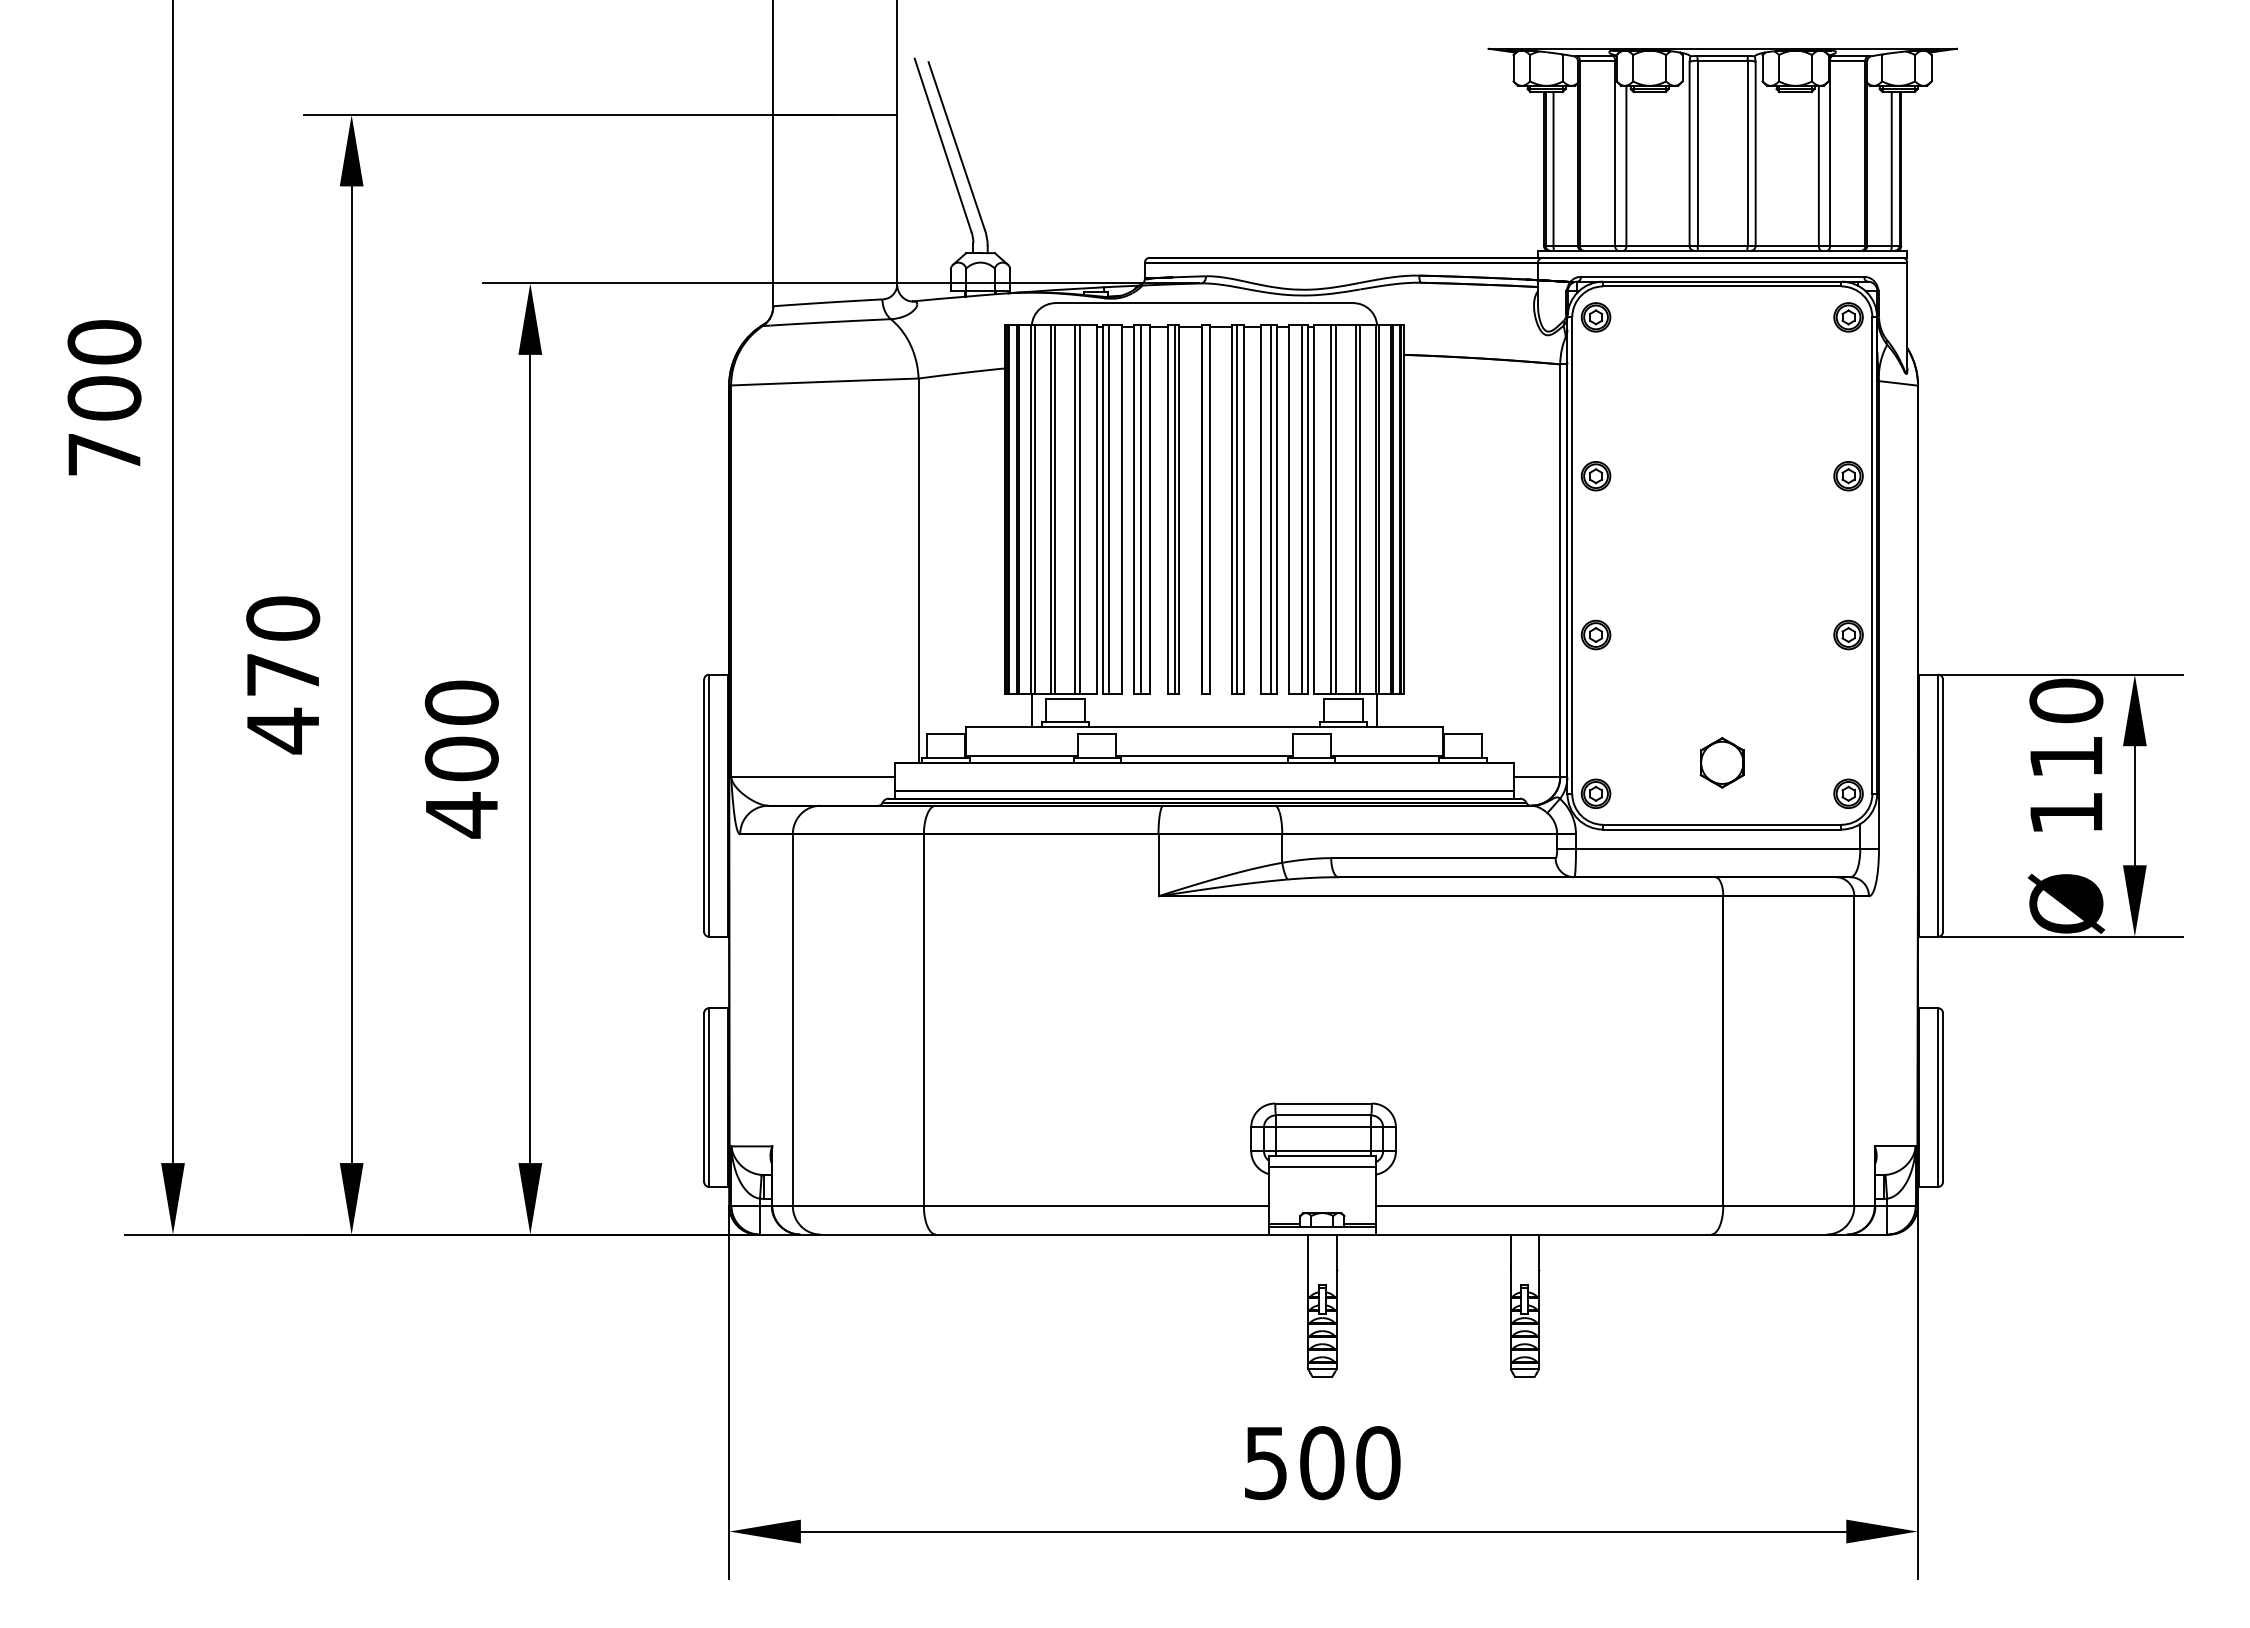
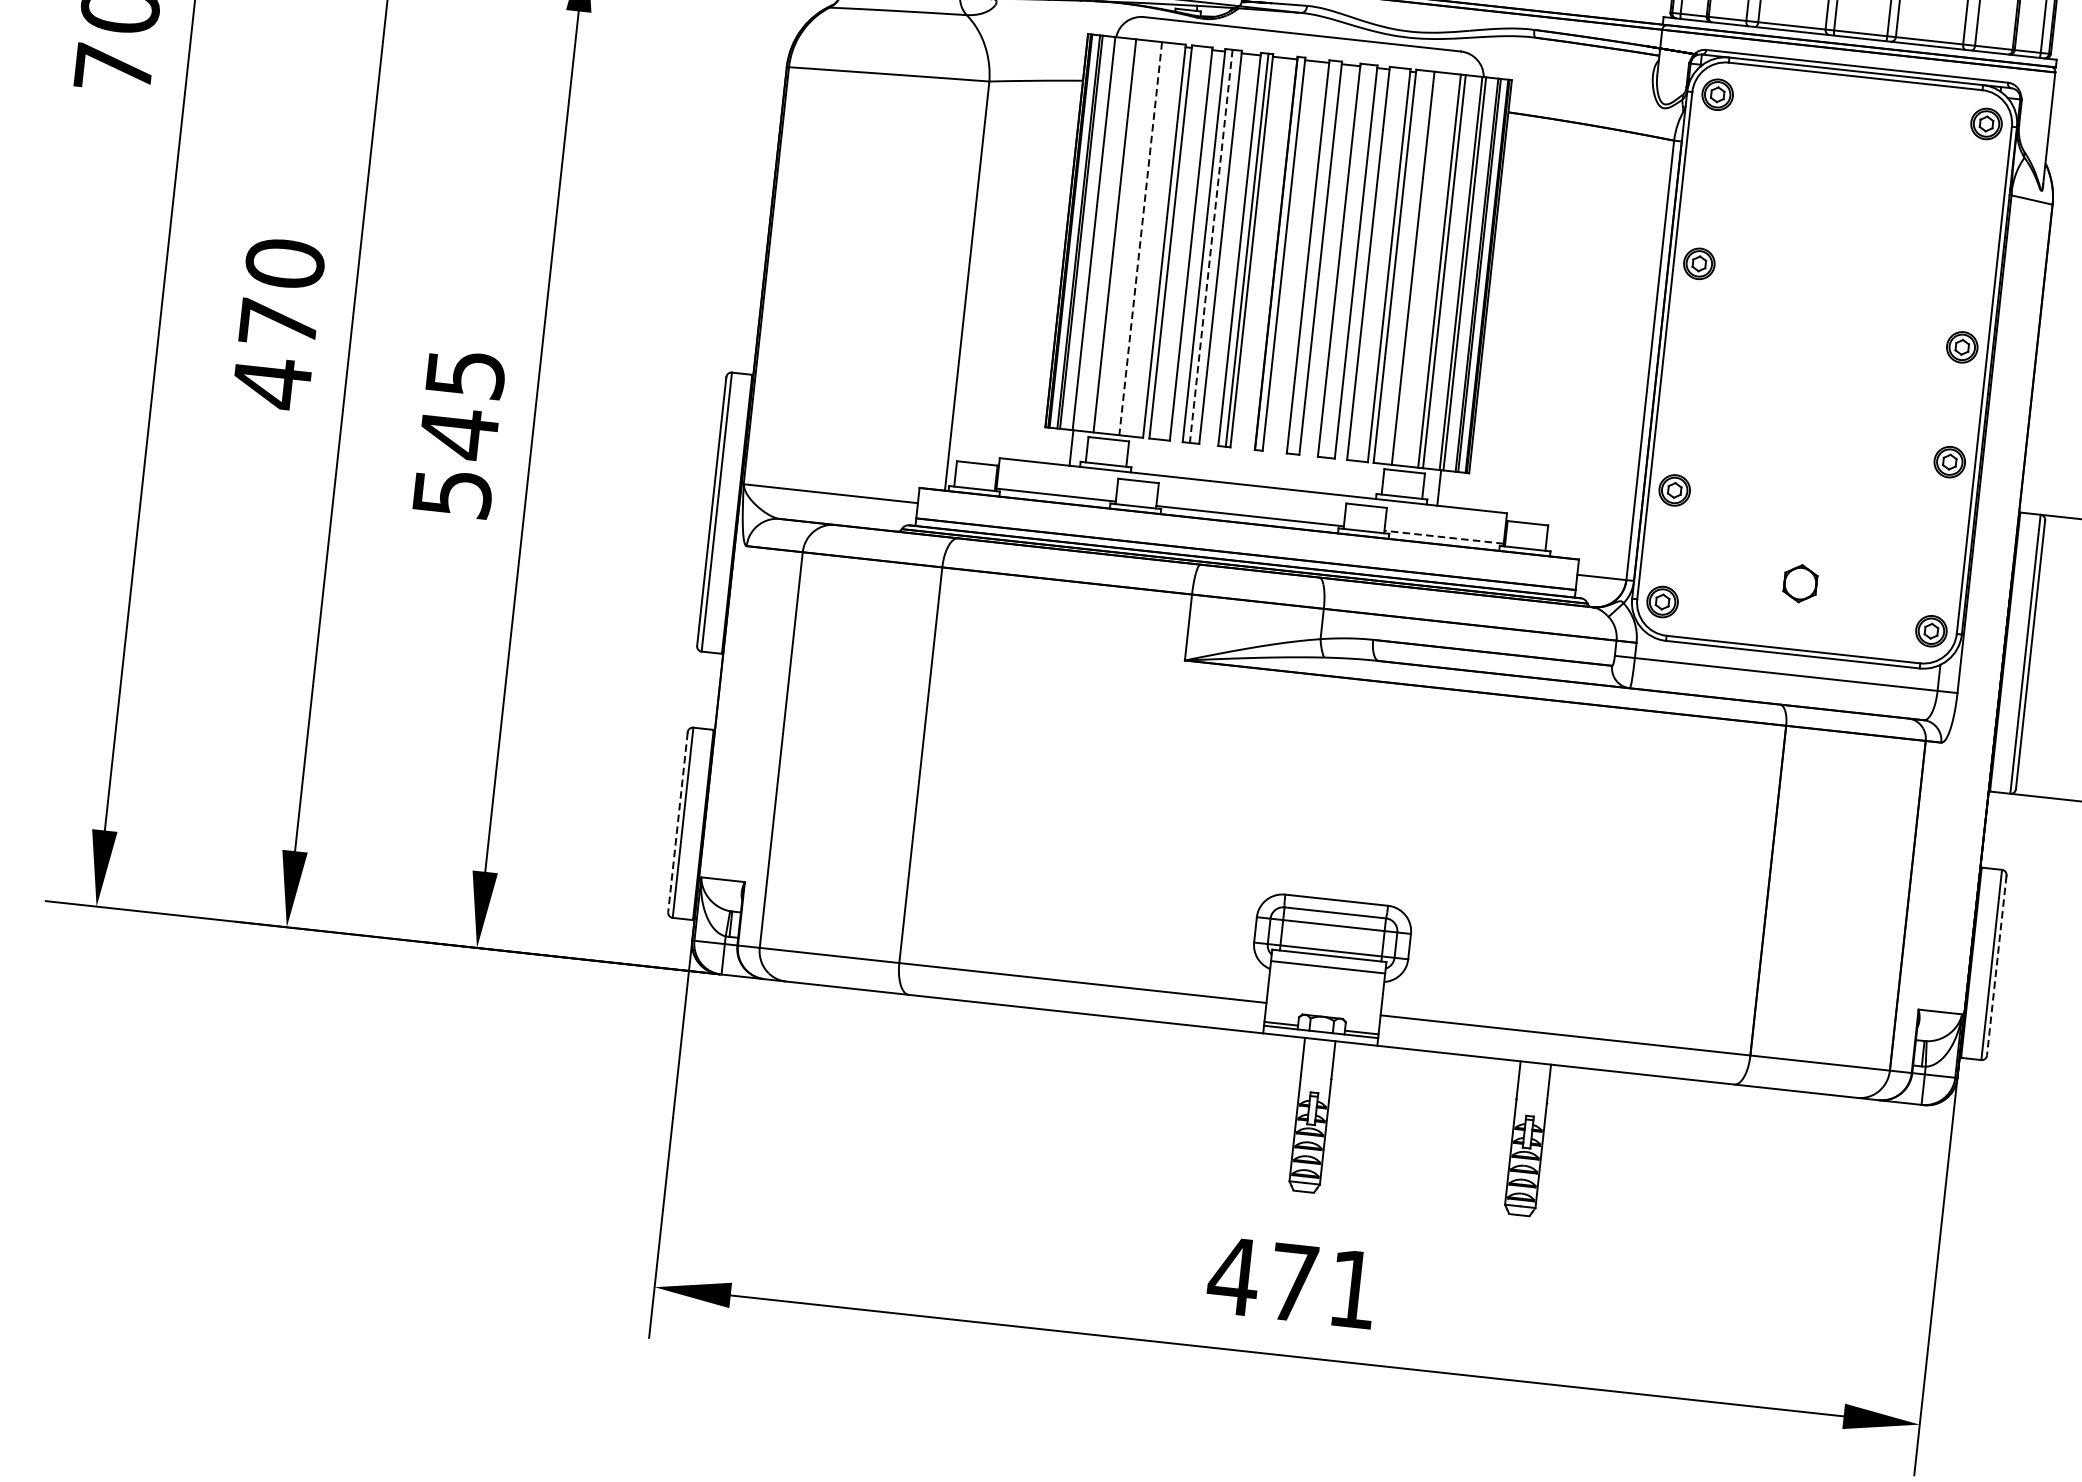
part: (1848, 476) -> (1962, 347), moved
line: (1034, 508) -> (1097, 233), removed
line: (1055, 508) -> (1120, 235), removed
line: (1080, 508) -> (1146, 238), removed
line: (1109, 508) -> (1177, 241), removed
line: (1236, 508) -> (1312, 256), removed
line: (1270, 508) -> (1349, 260), removed
line: (1302, 508) -> (1383, 264), removed
line: (1336, 508) -> (1419, 268), removed
line: (1074, 509) -> (1140, 238), solid -> dashed
line: (1141, 509) -> (1211, 246), solid -> dashed
part: (1595, 634) -> (1674, 489), moved
line: (1386, 755) -> (1443, 536), solid -> dashed
text: (461, 759) -> (458, 434), 400 -> 545
part: (1721, 762) -> (1799, 583), size x0.7
line: (704, 1098) -> (678, 823), solid -> dashed
line: (1942, 1098) -> (1996, 966), solid -> dashed
text: (1321, 1463) -> (1292, 1283), 500 -> 471

